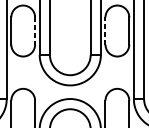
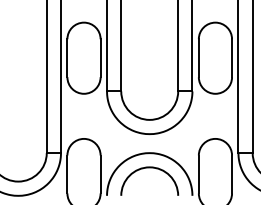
line: (35, 31) -> (100, 58), dashed -> solid
line: (105, 31) -> (198, 58), dashed -> solid

